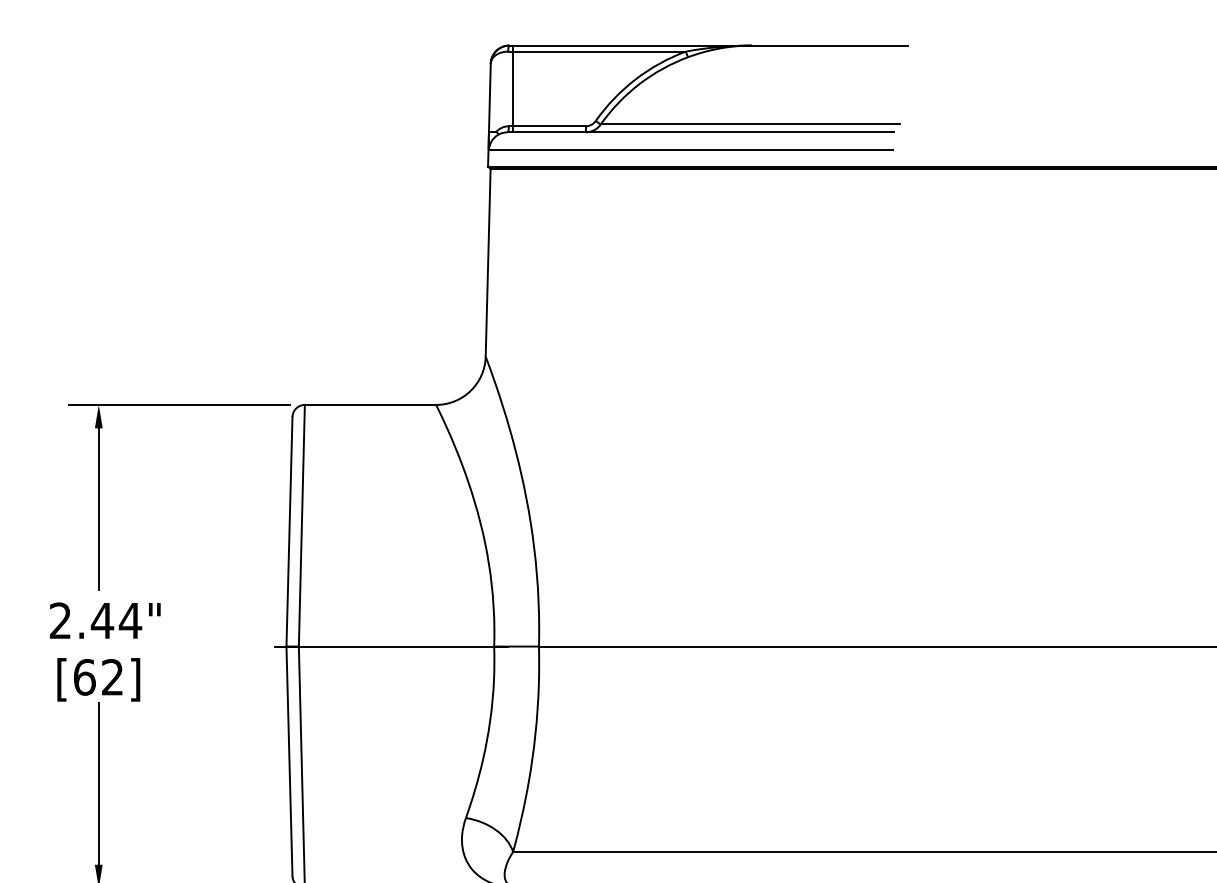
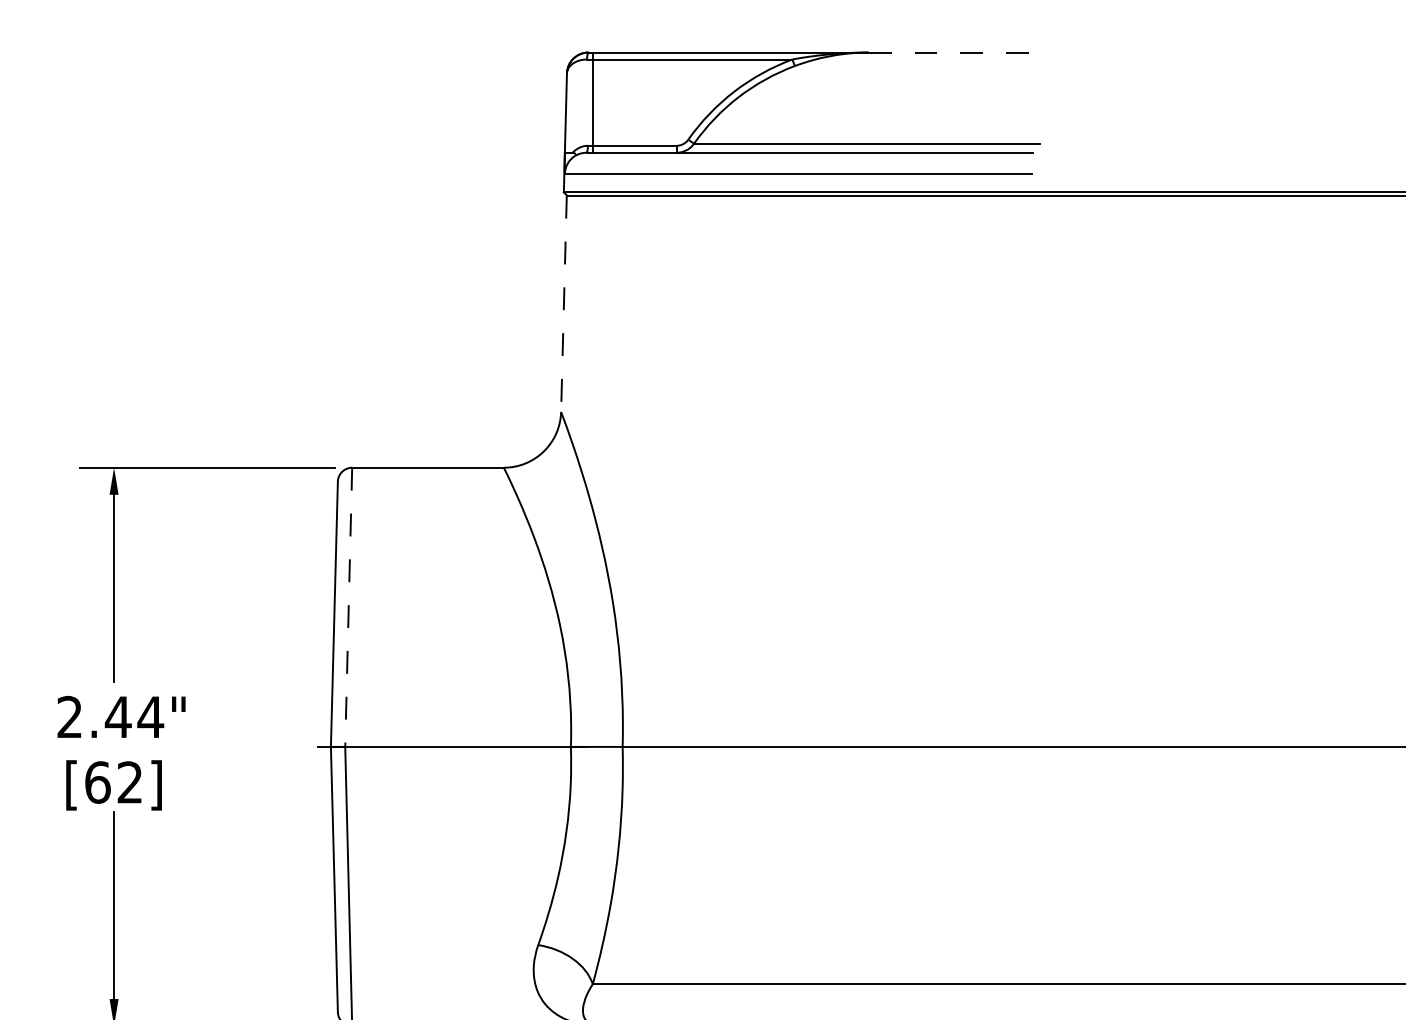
line: (830, 45) -> (959, 52), solid -> dashed
line: (487, 263) -> (563, 304), solid -> dashed
line: (301, 525) -> (348, 607), solid -> dashed

